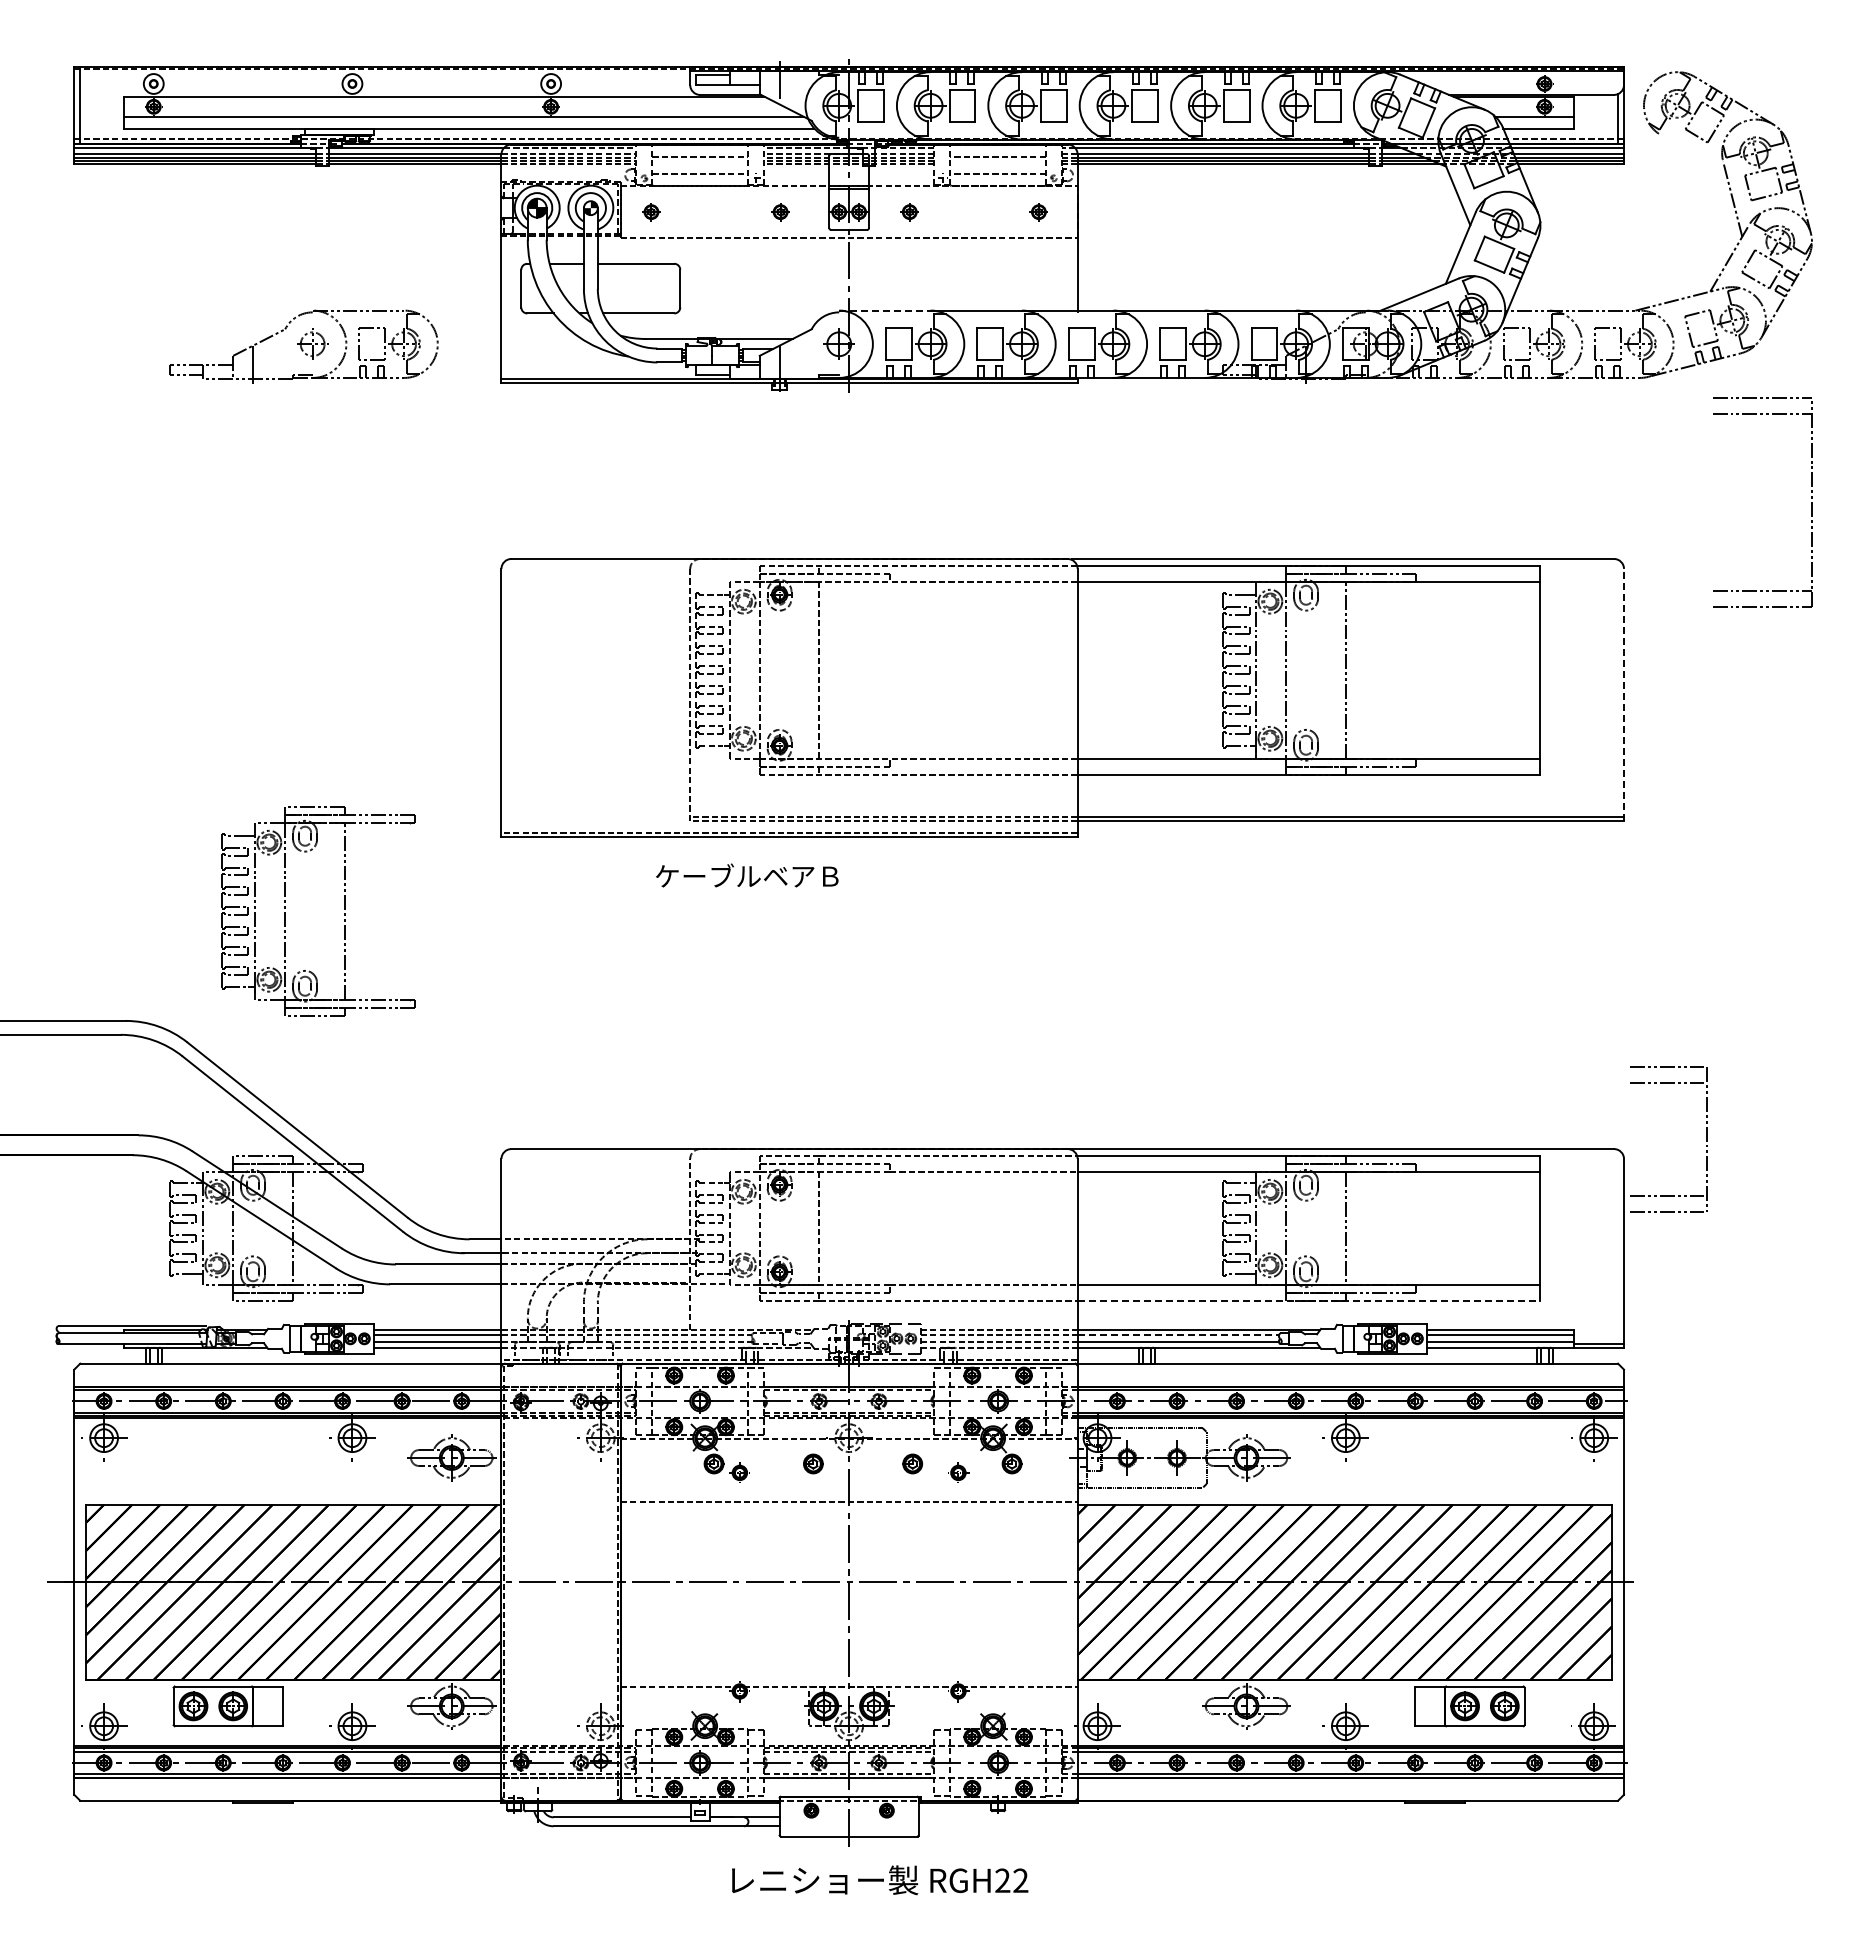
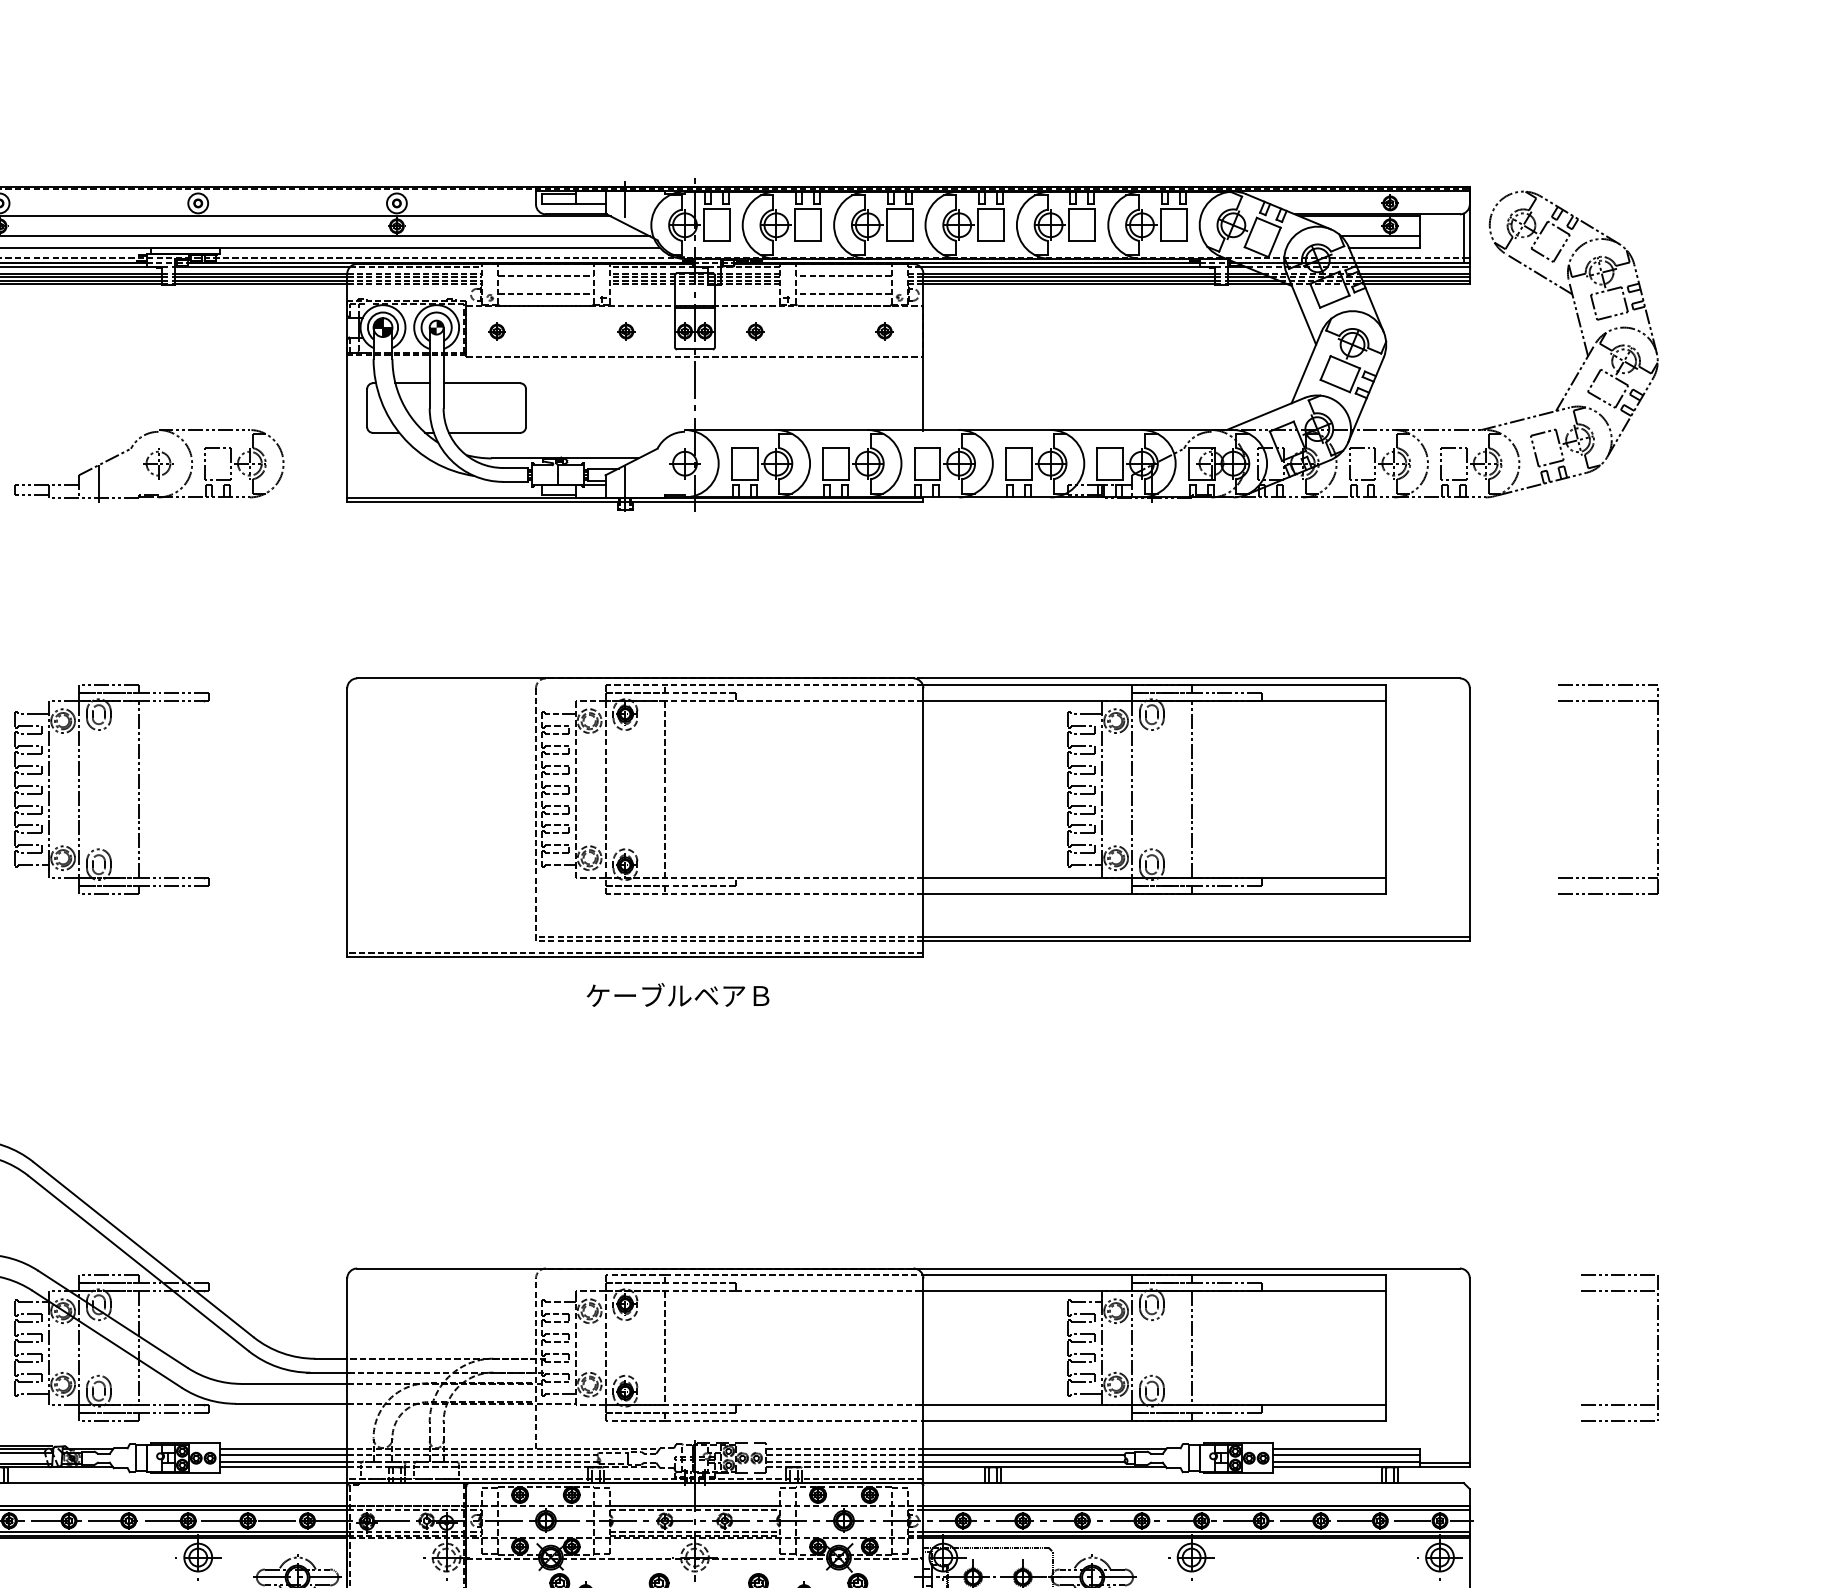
line: (1693, 154) -> (1539, 273), added
line: (884, 310) -> (730, 429), dashed -> solid
part: (1811, 502) -> (1657, 789), moved
line: (1624, 694) -> (1470, 813), dashed -> solid
text: (747, 875) -> (678, 994), moved
part: (344, 909) -> (138, 787), moved
part: (1706, 1139) -> (1657, 1347), moved
line: (1309, 1301) -> (1155, 1420), dashed -> solid
line: (1178, 1335) -> (1024, 1454), dashed -> solid

